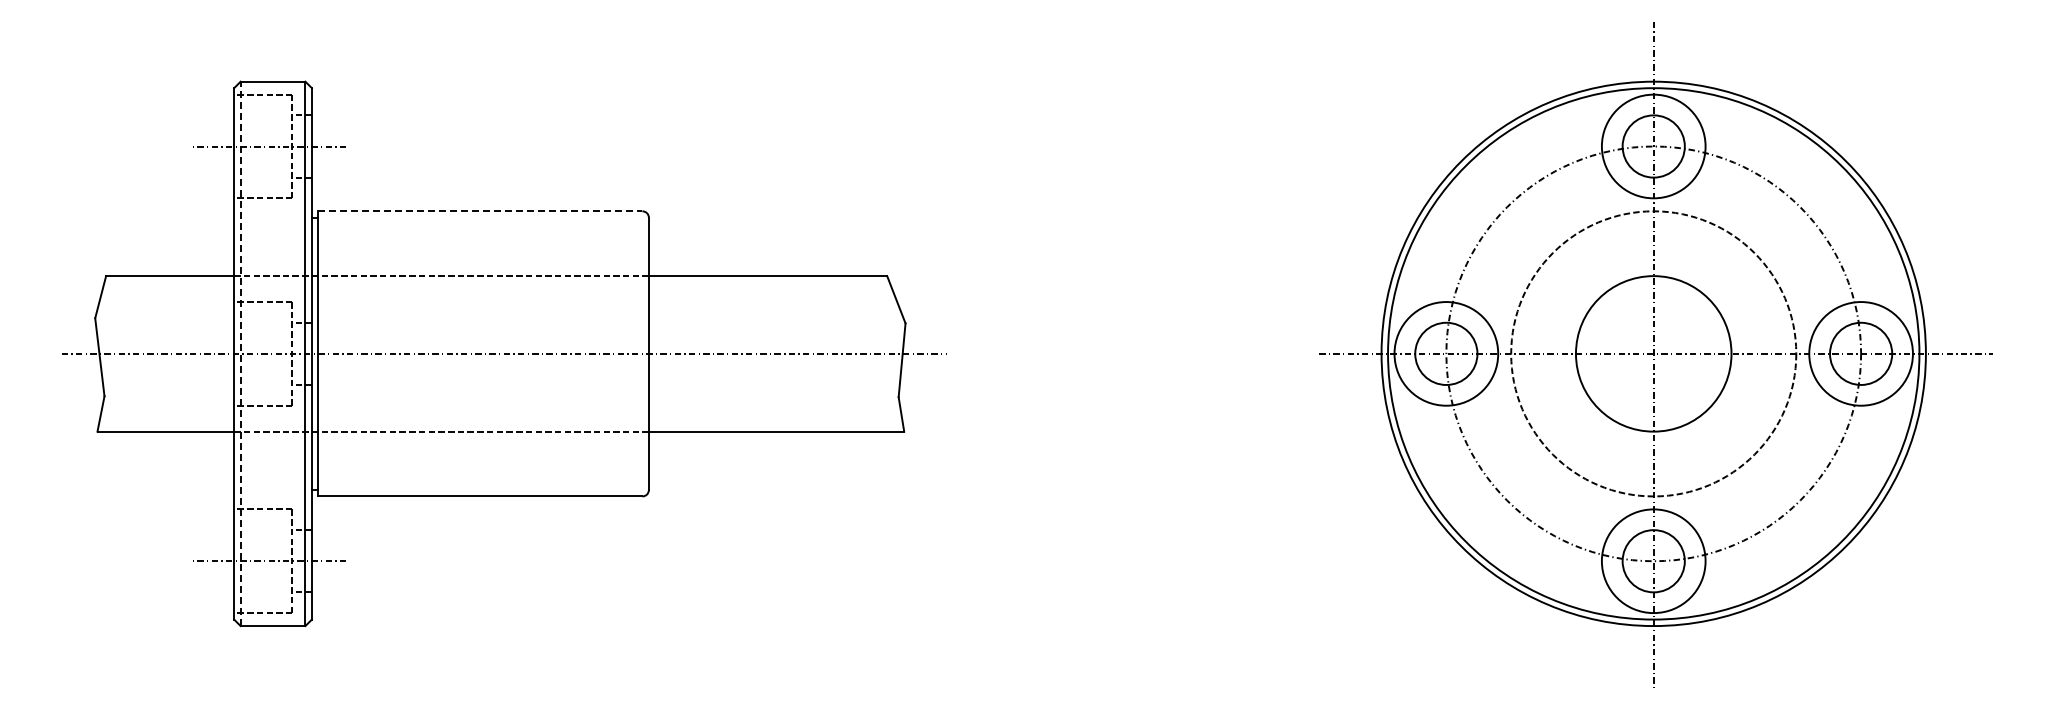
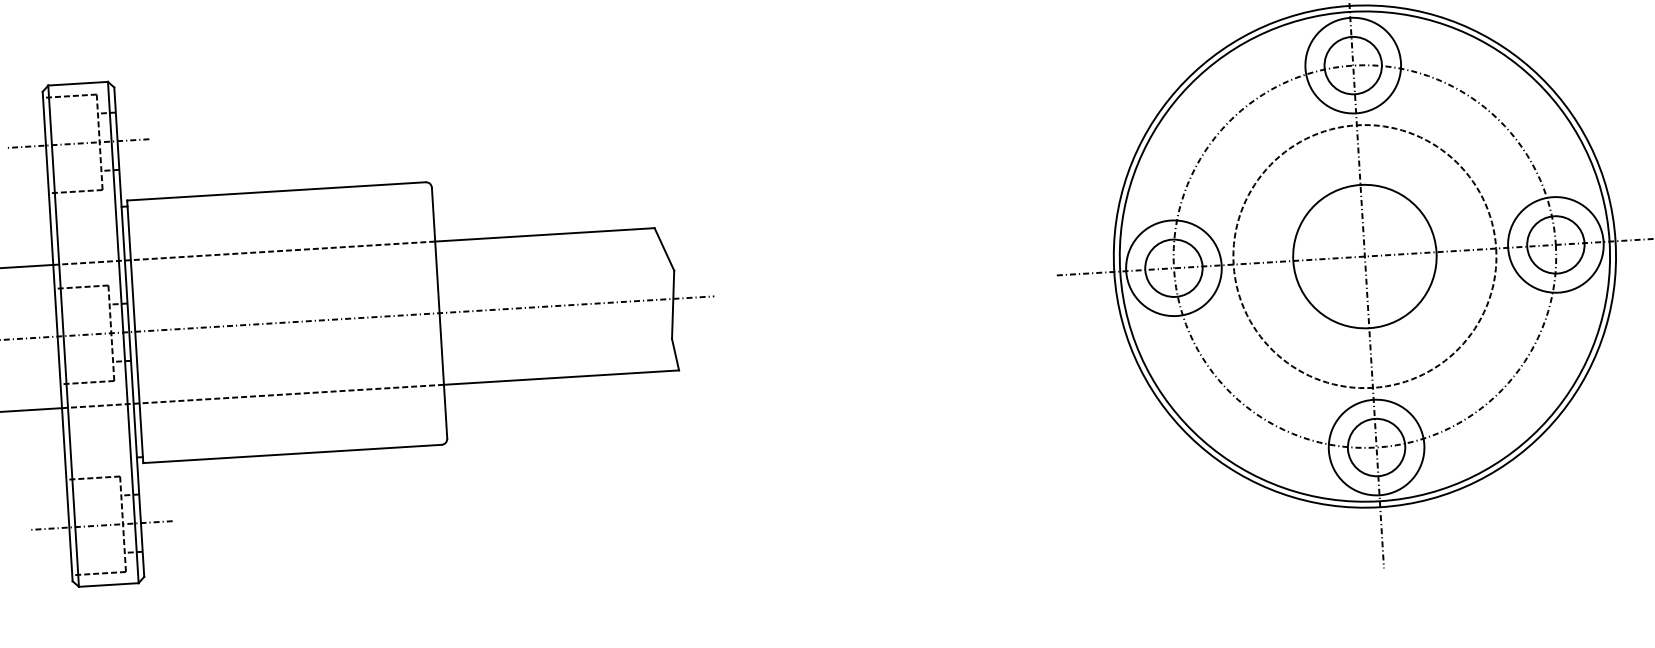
line: (480, 211) -> (276, 191), dashed -> solid
line: (240, 353) -> (63, 335), dashed -> solid

